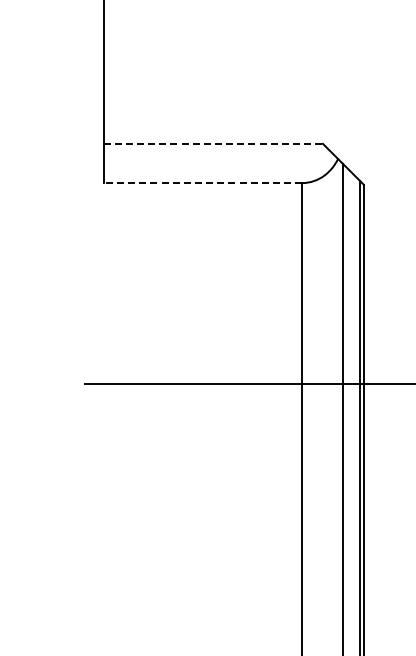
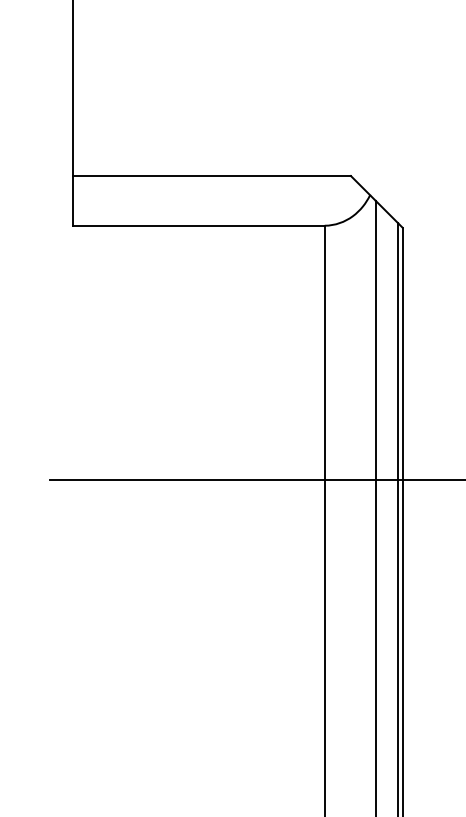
line: (213, 143) -> (212, 175), dashed -> solid
line: (202, 183) -> (198, 226), dashed -> solid

